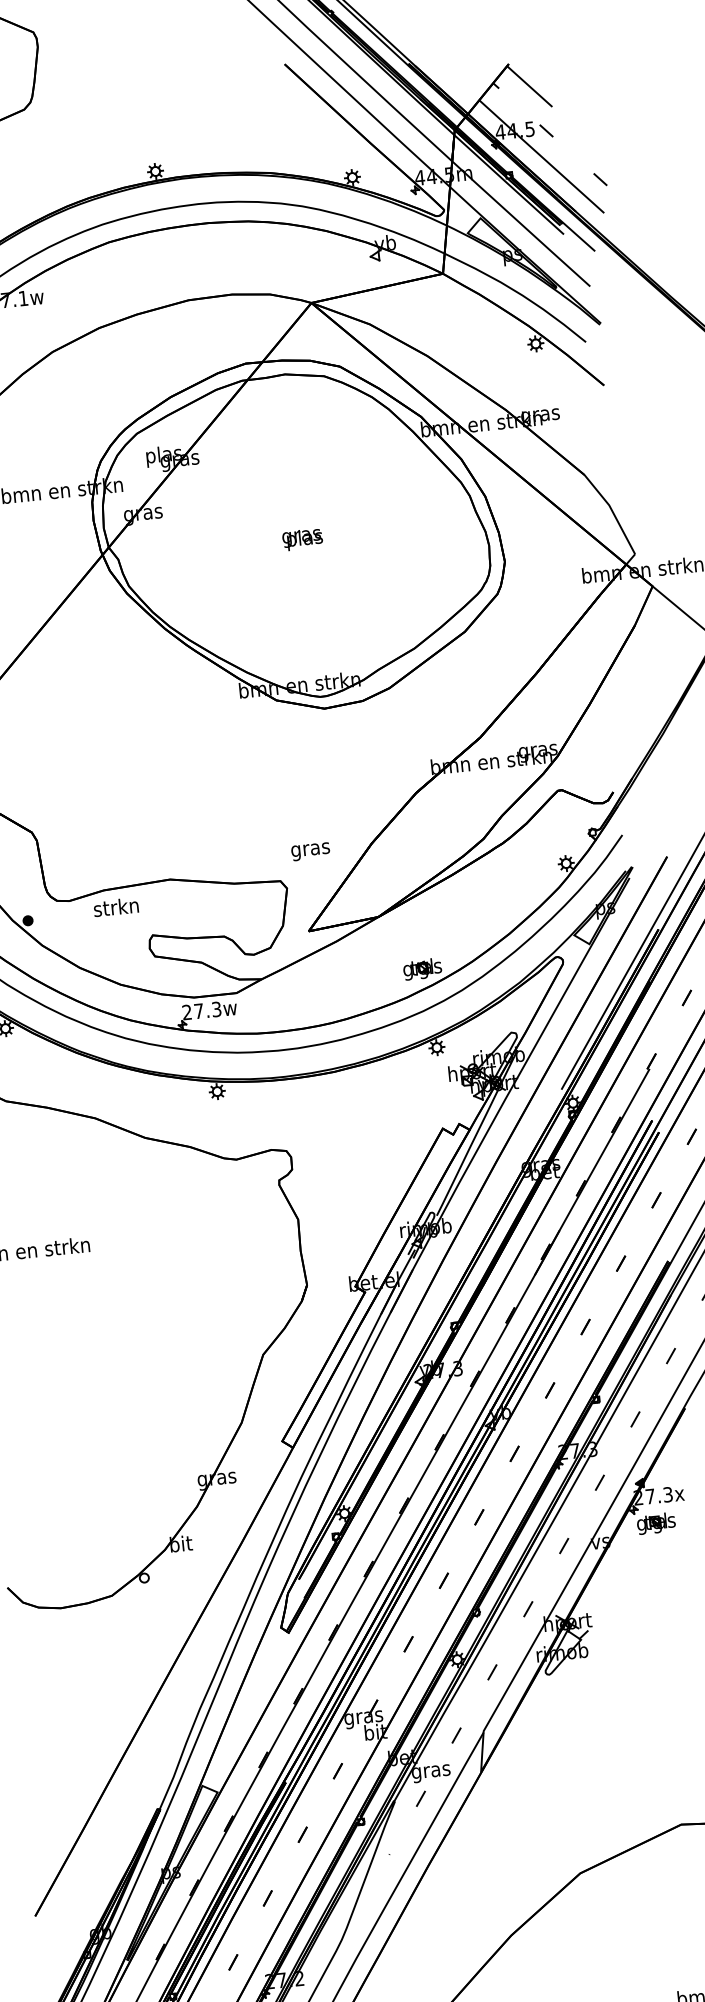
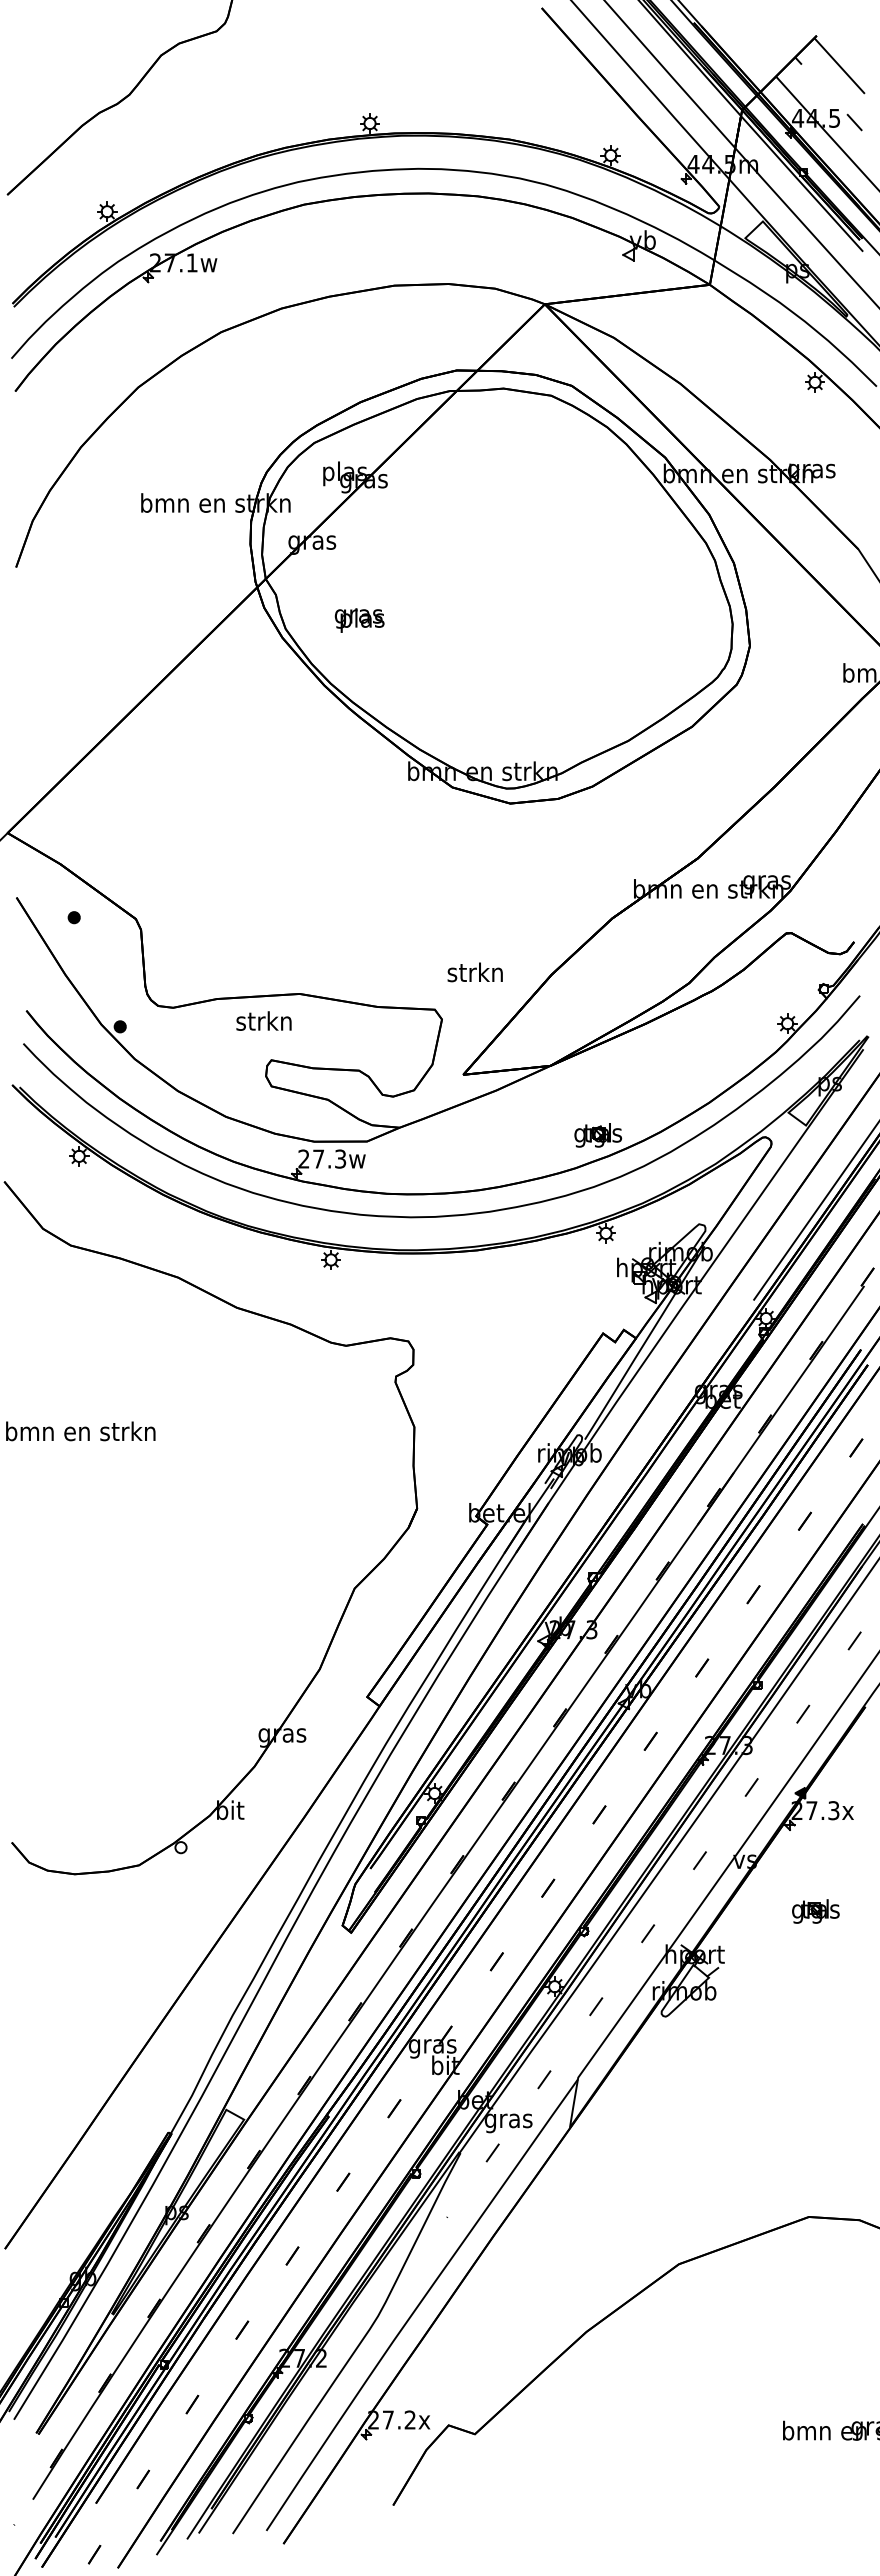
text: (302, 539) -> (359, 620), moved
text: (309, 849) -> (474, 974), gras -> strkn
text: (115, 906) -> (263, 1020), moved
part: (656, 1523) -> (815, 1911), moved

